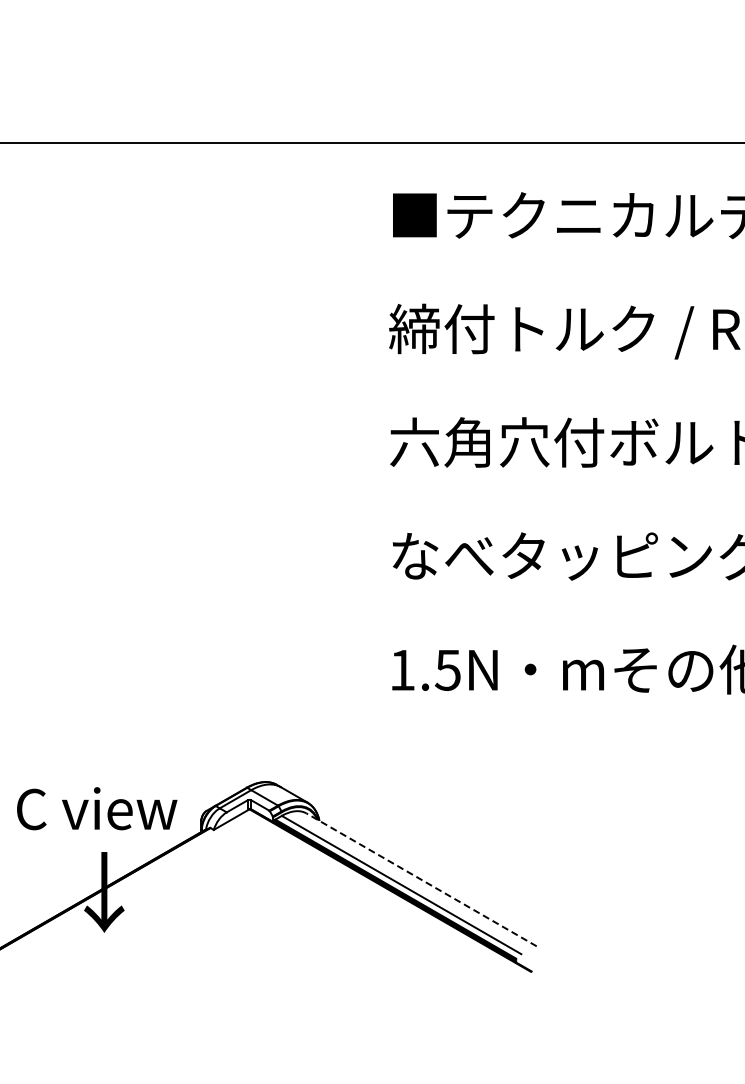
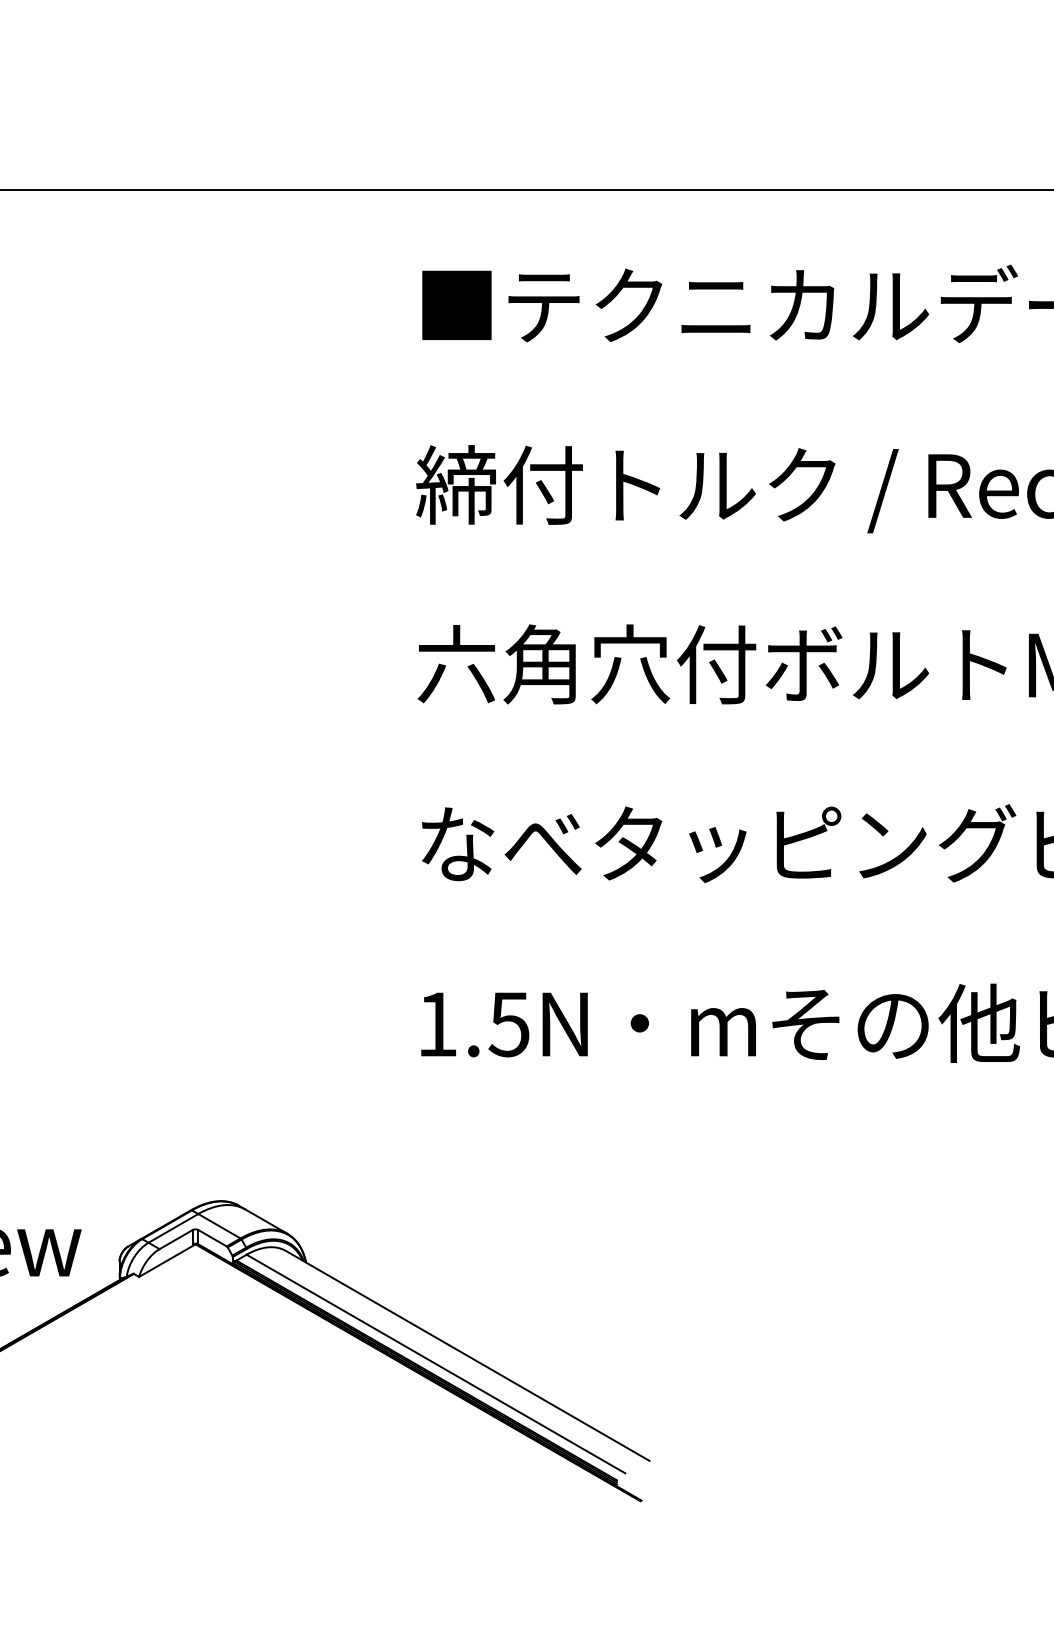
line: (421, 879) -> (467, 1355), dashed -> solid

